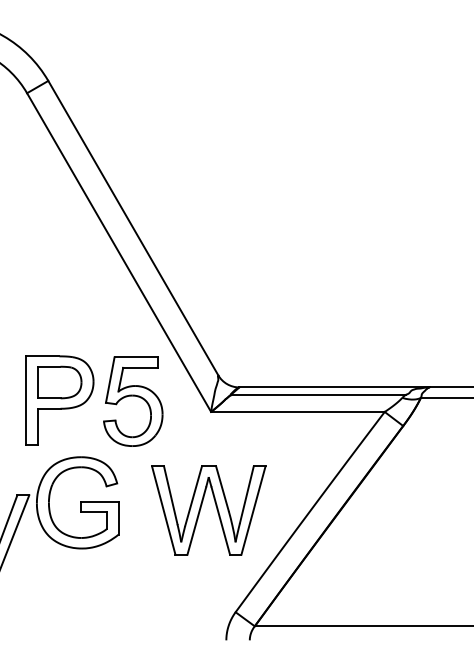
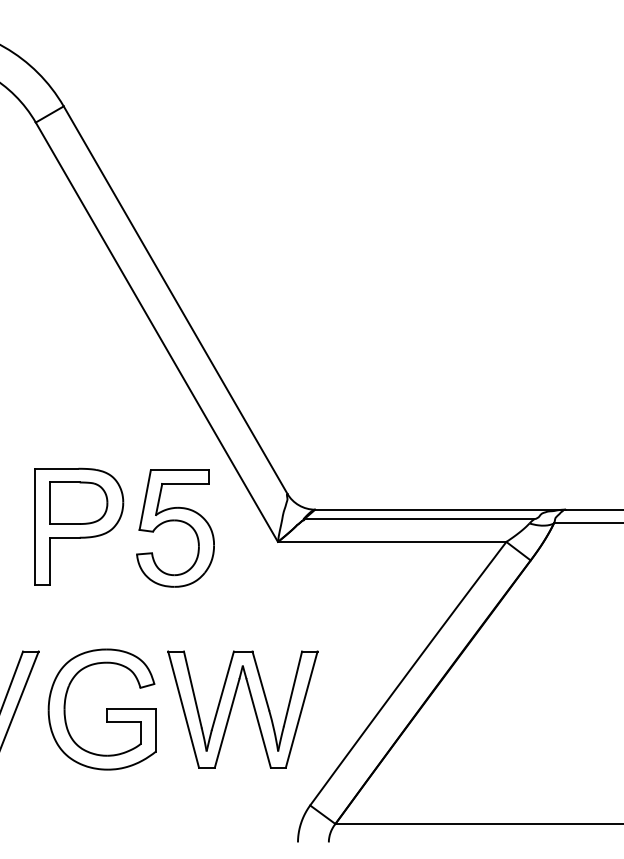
part: (77, 502) -> (101, 709), moved
part: (200, 509) -> (232, 708), moved

